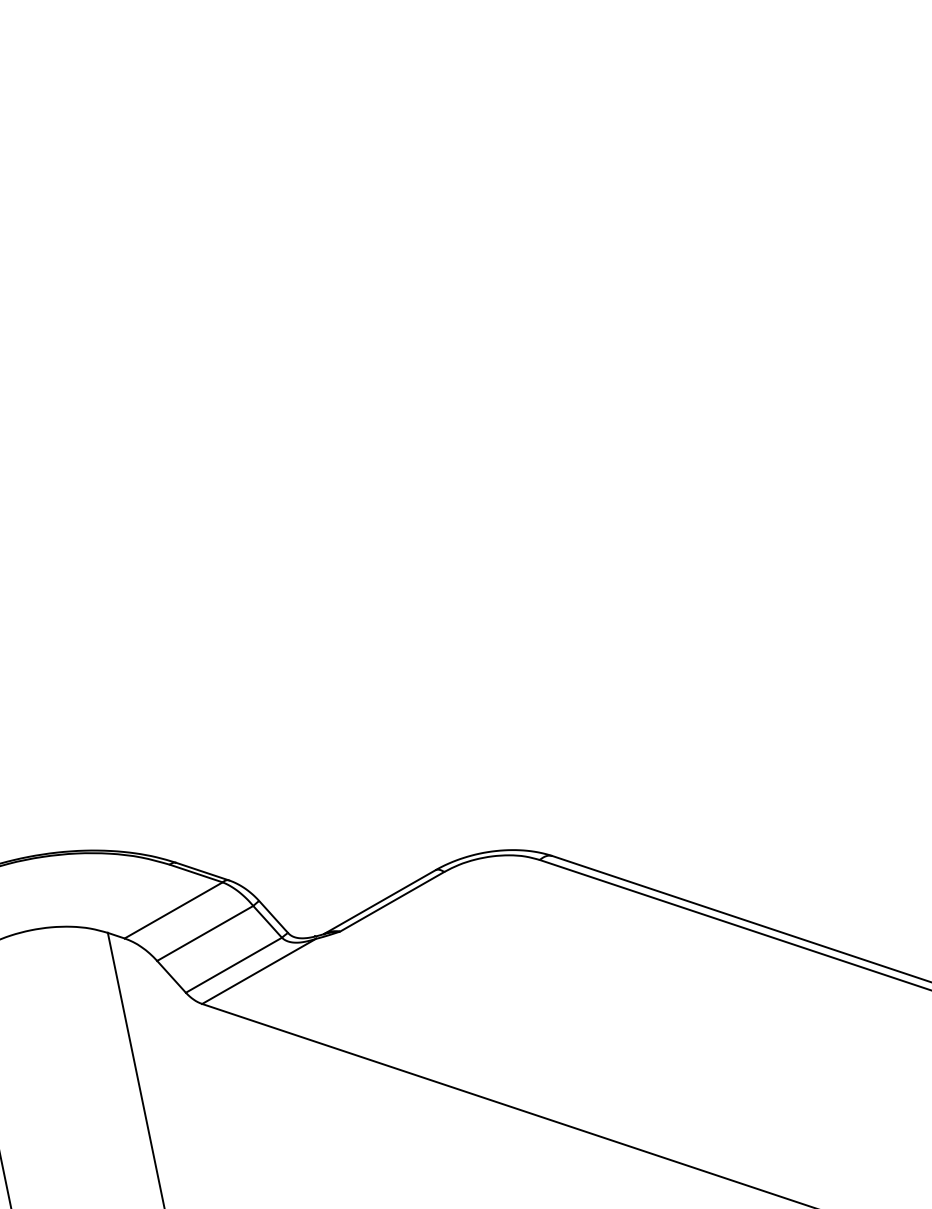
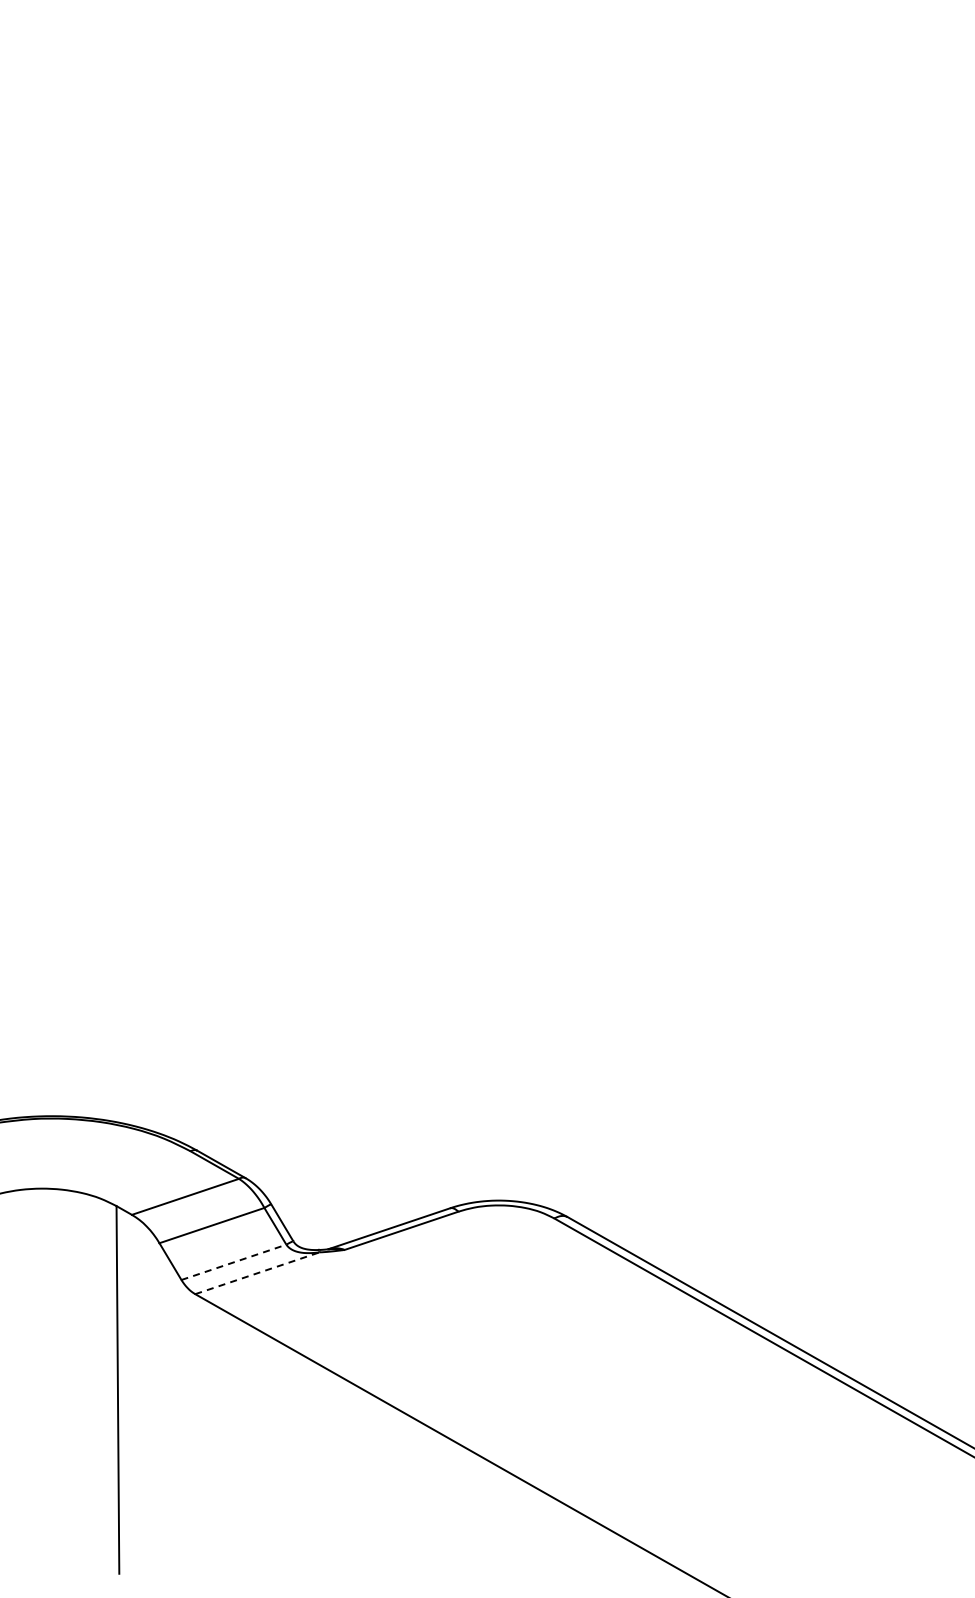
line: (234, 965) -> (234, 1262), solid -> dashed
line: (259, 971) -> (257, 1273), solid -> dashed

